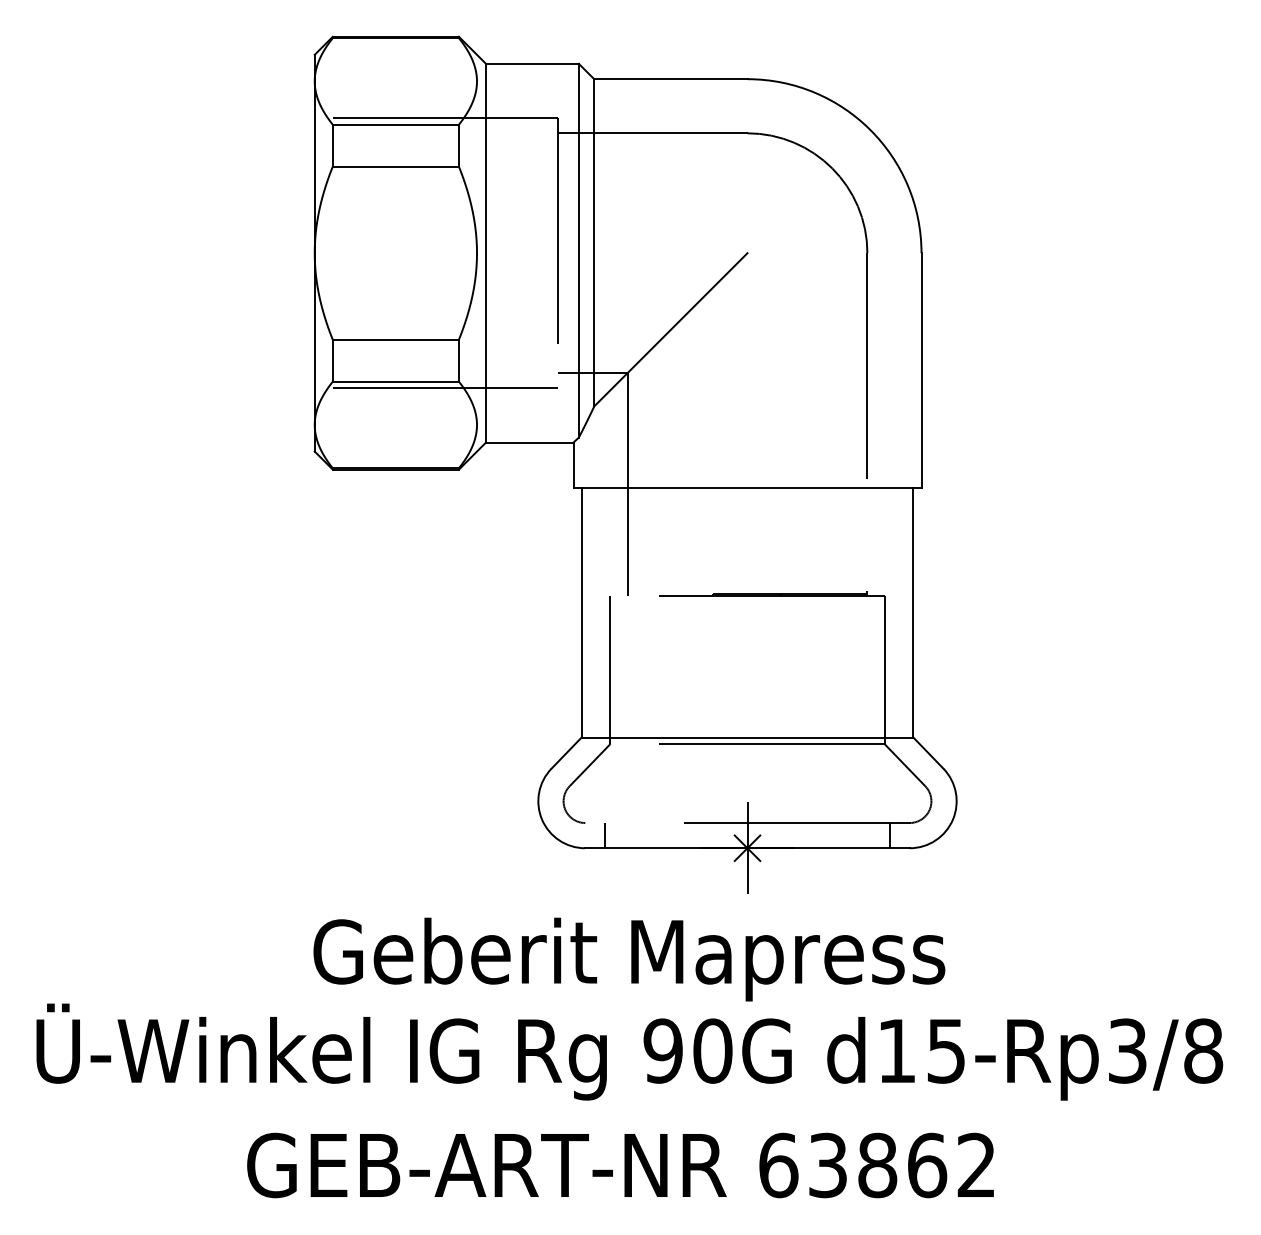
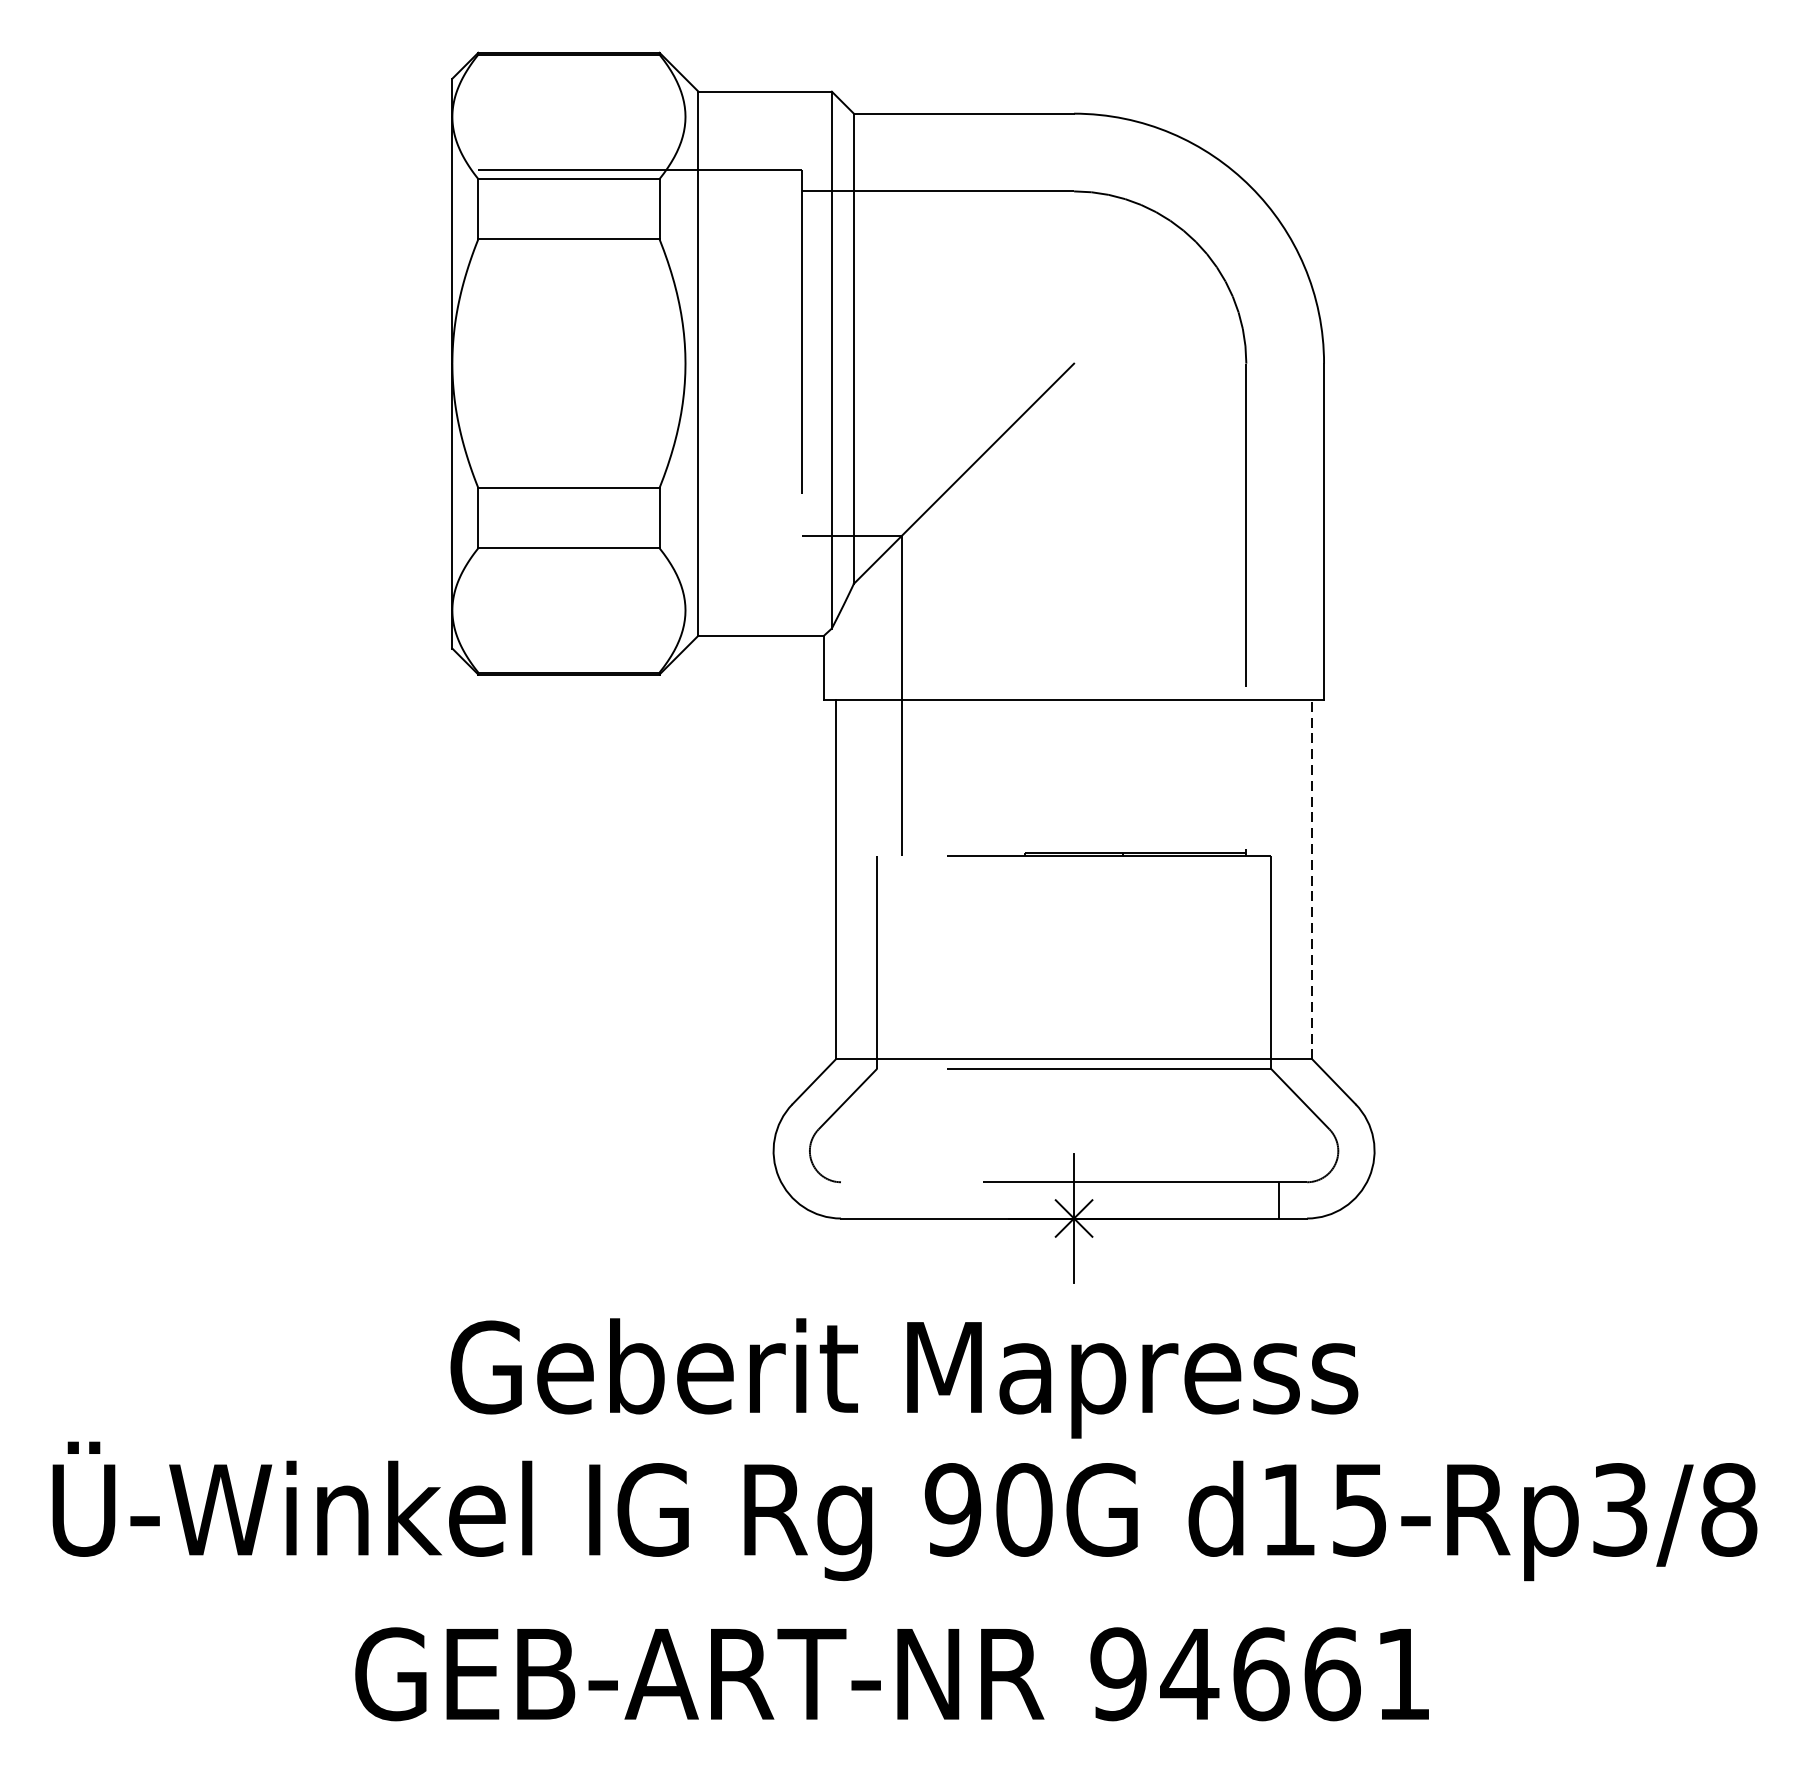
line: (436, 388) -> (627, 558), removed
line: (913, 612) -> (1312, 879), solid -> dashed
line: (605, 835) -> (870, 1200), removed
text: (876, 1165) -> (1259, 1674), 63862 -> 94661

